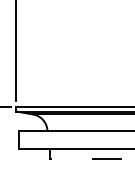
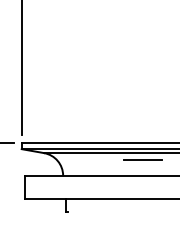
line: (106, 158) -> (142, 159), moved

